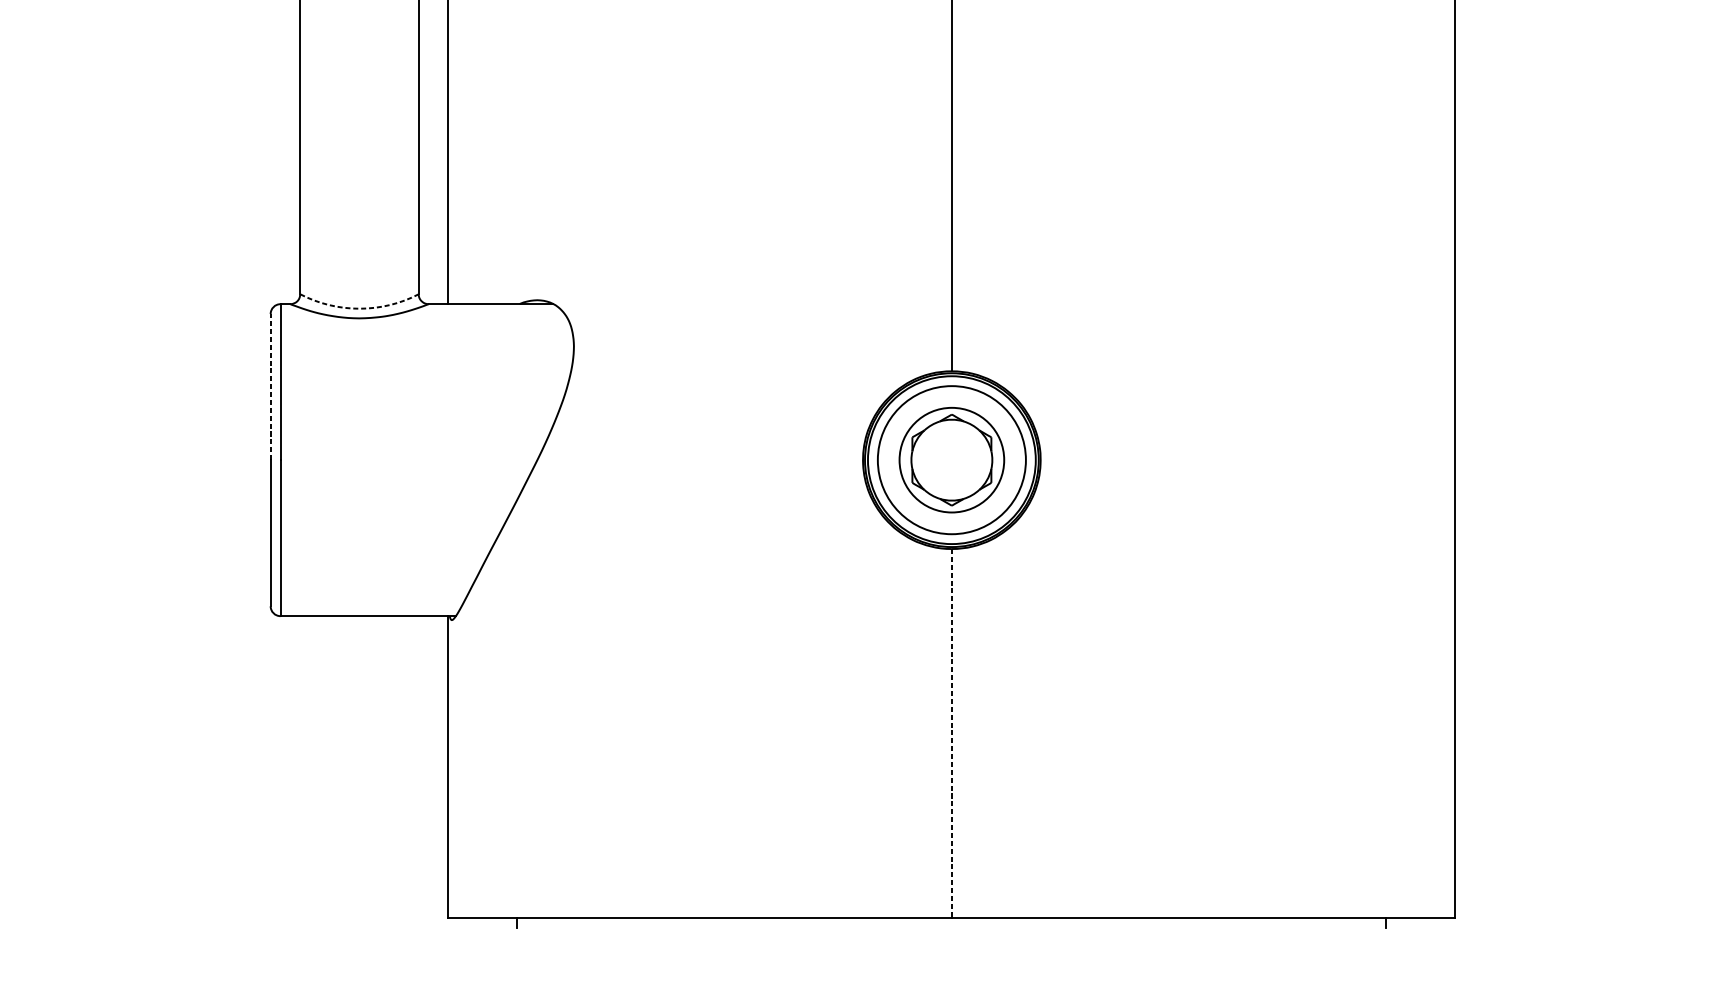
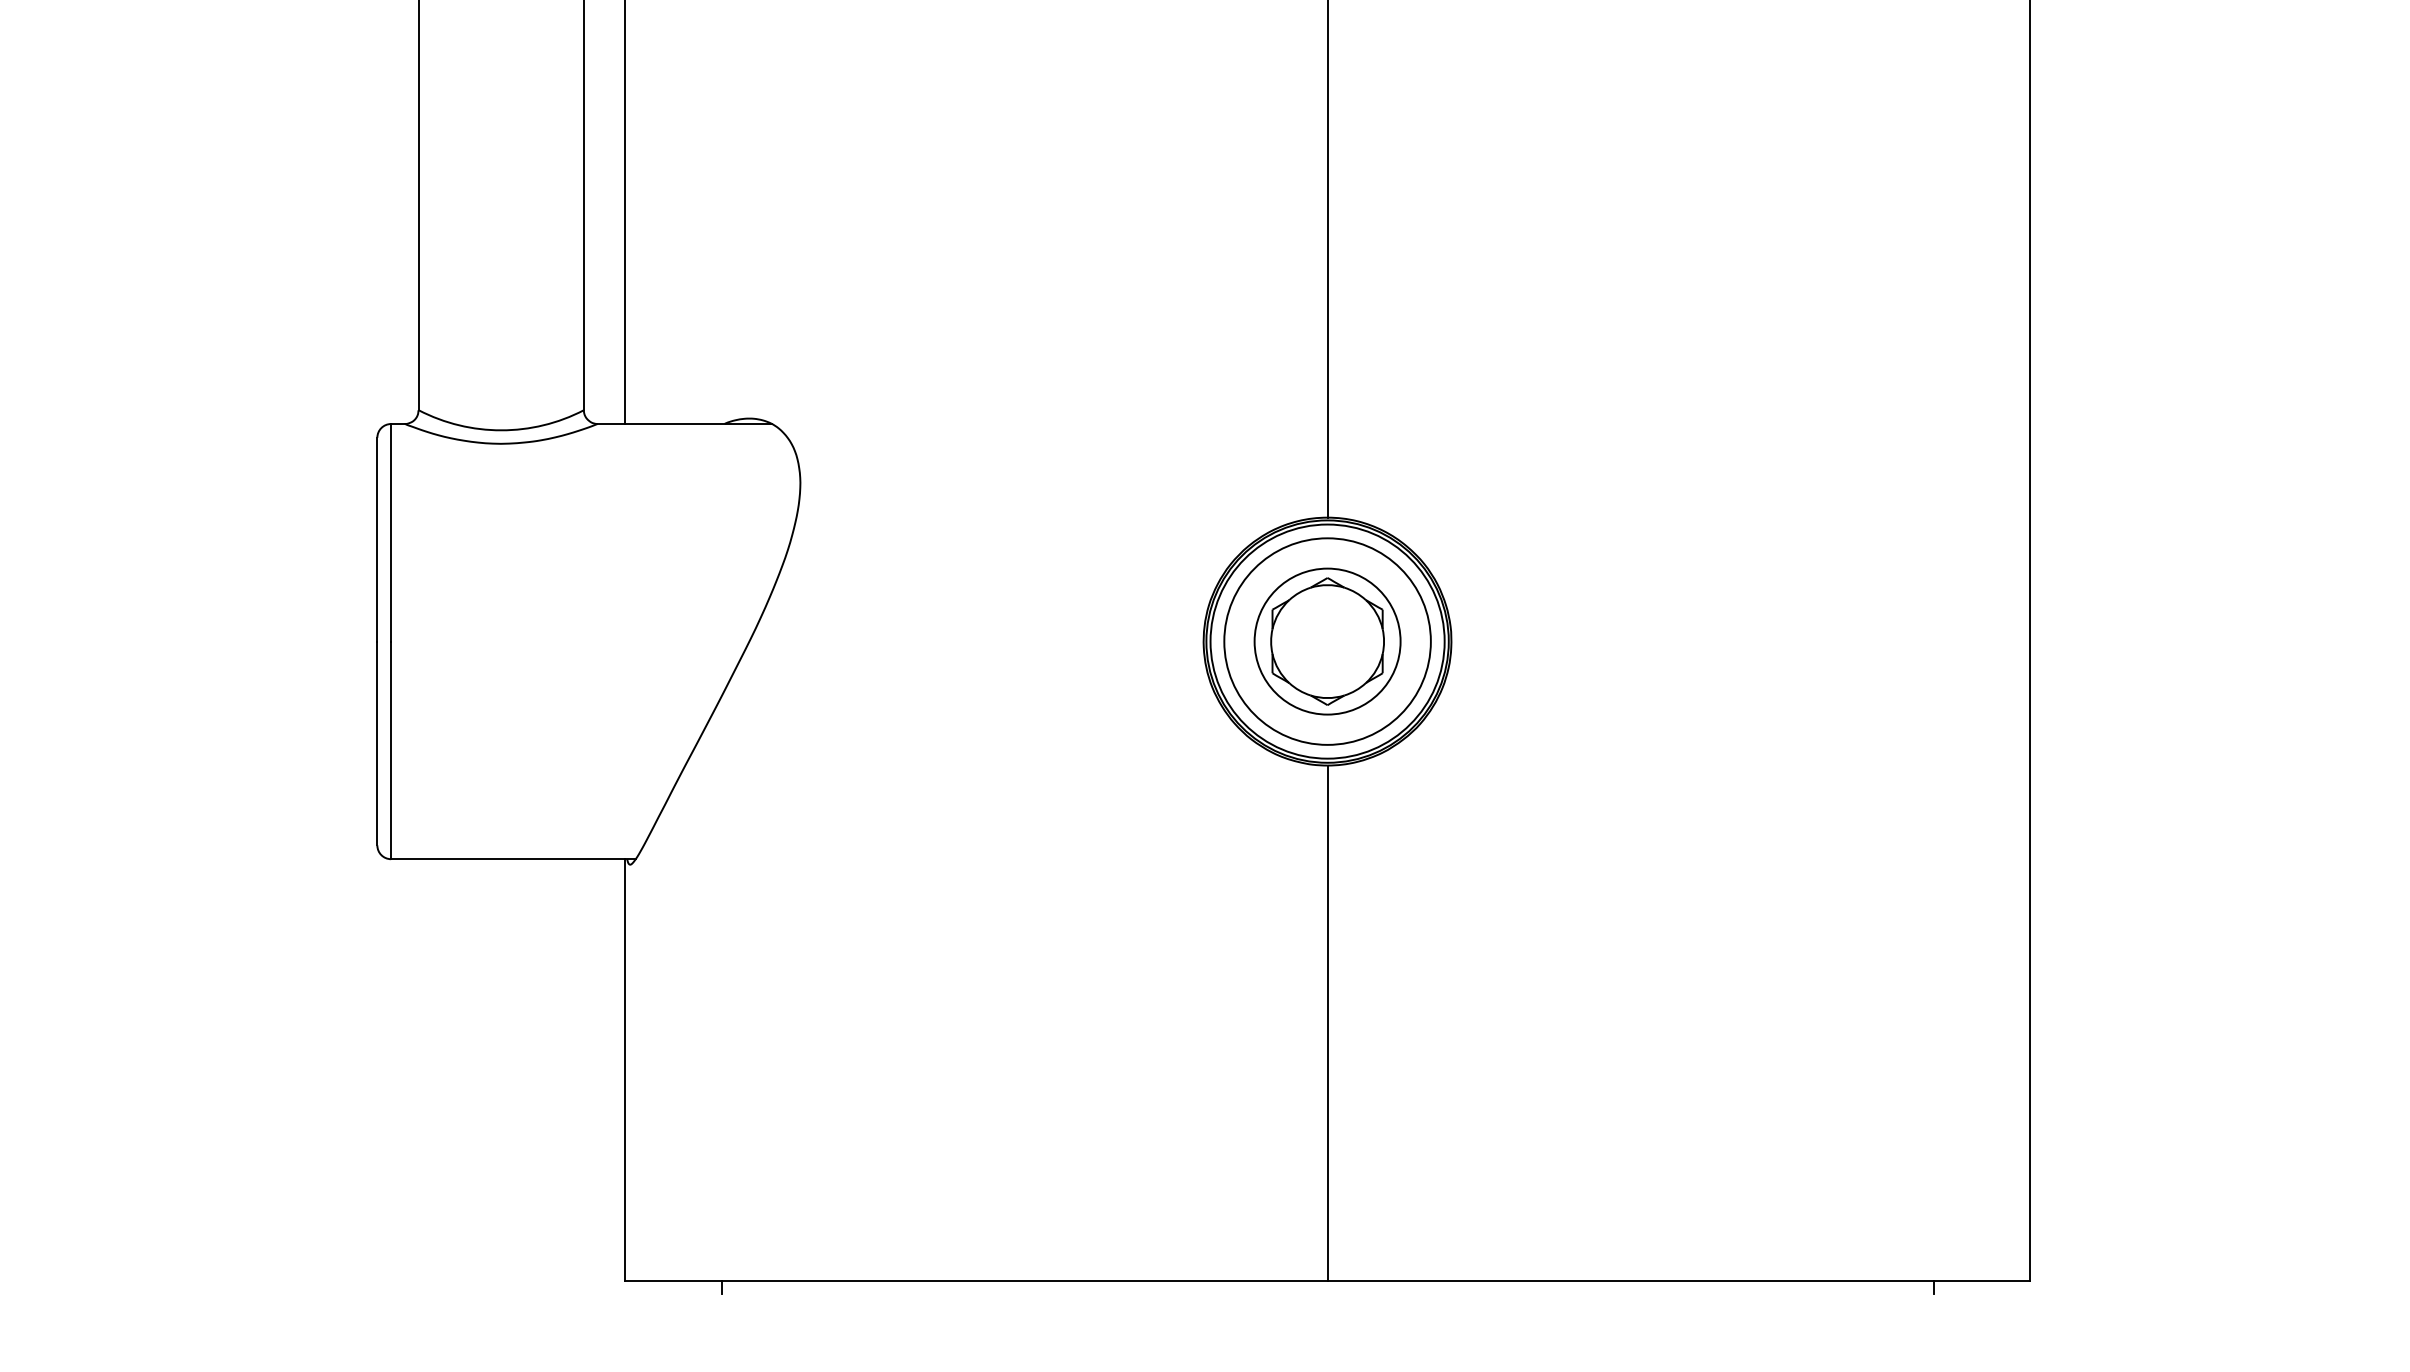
arc: (359, 308) -> (501, 430), dashed -> solid
line: (270, 386) -> (377, 539), dashed -> solid
line: (951, 733) -> (1327, 1023), dashed -> solid

